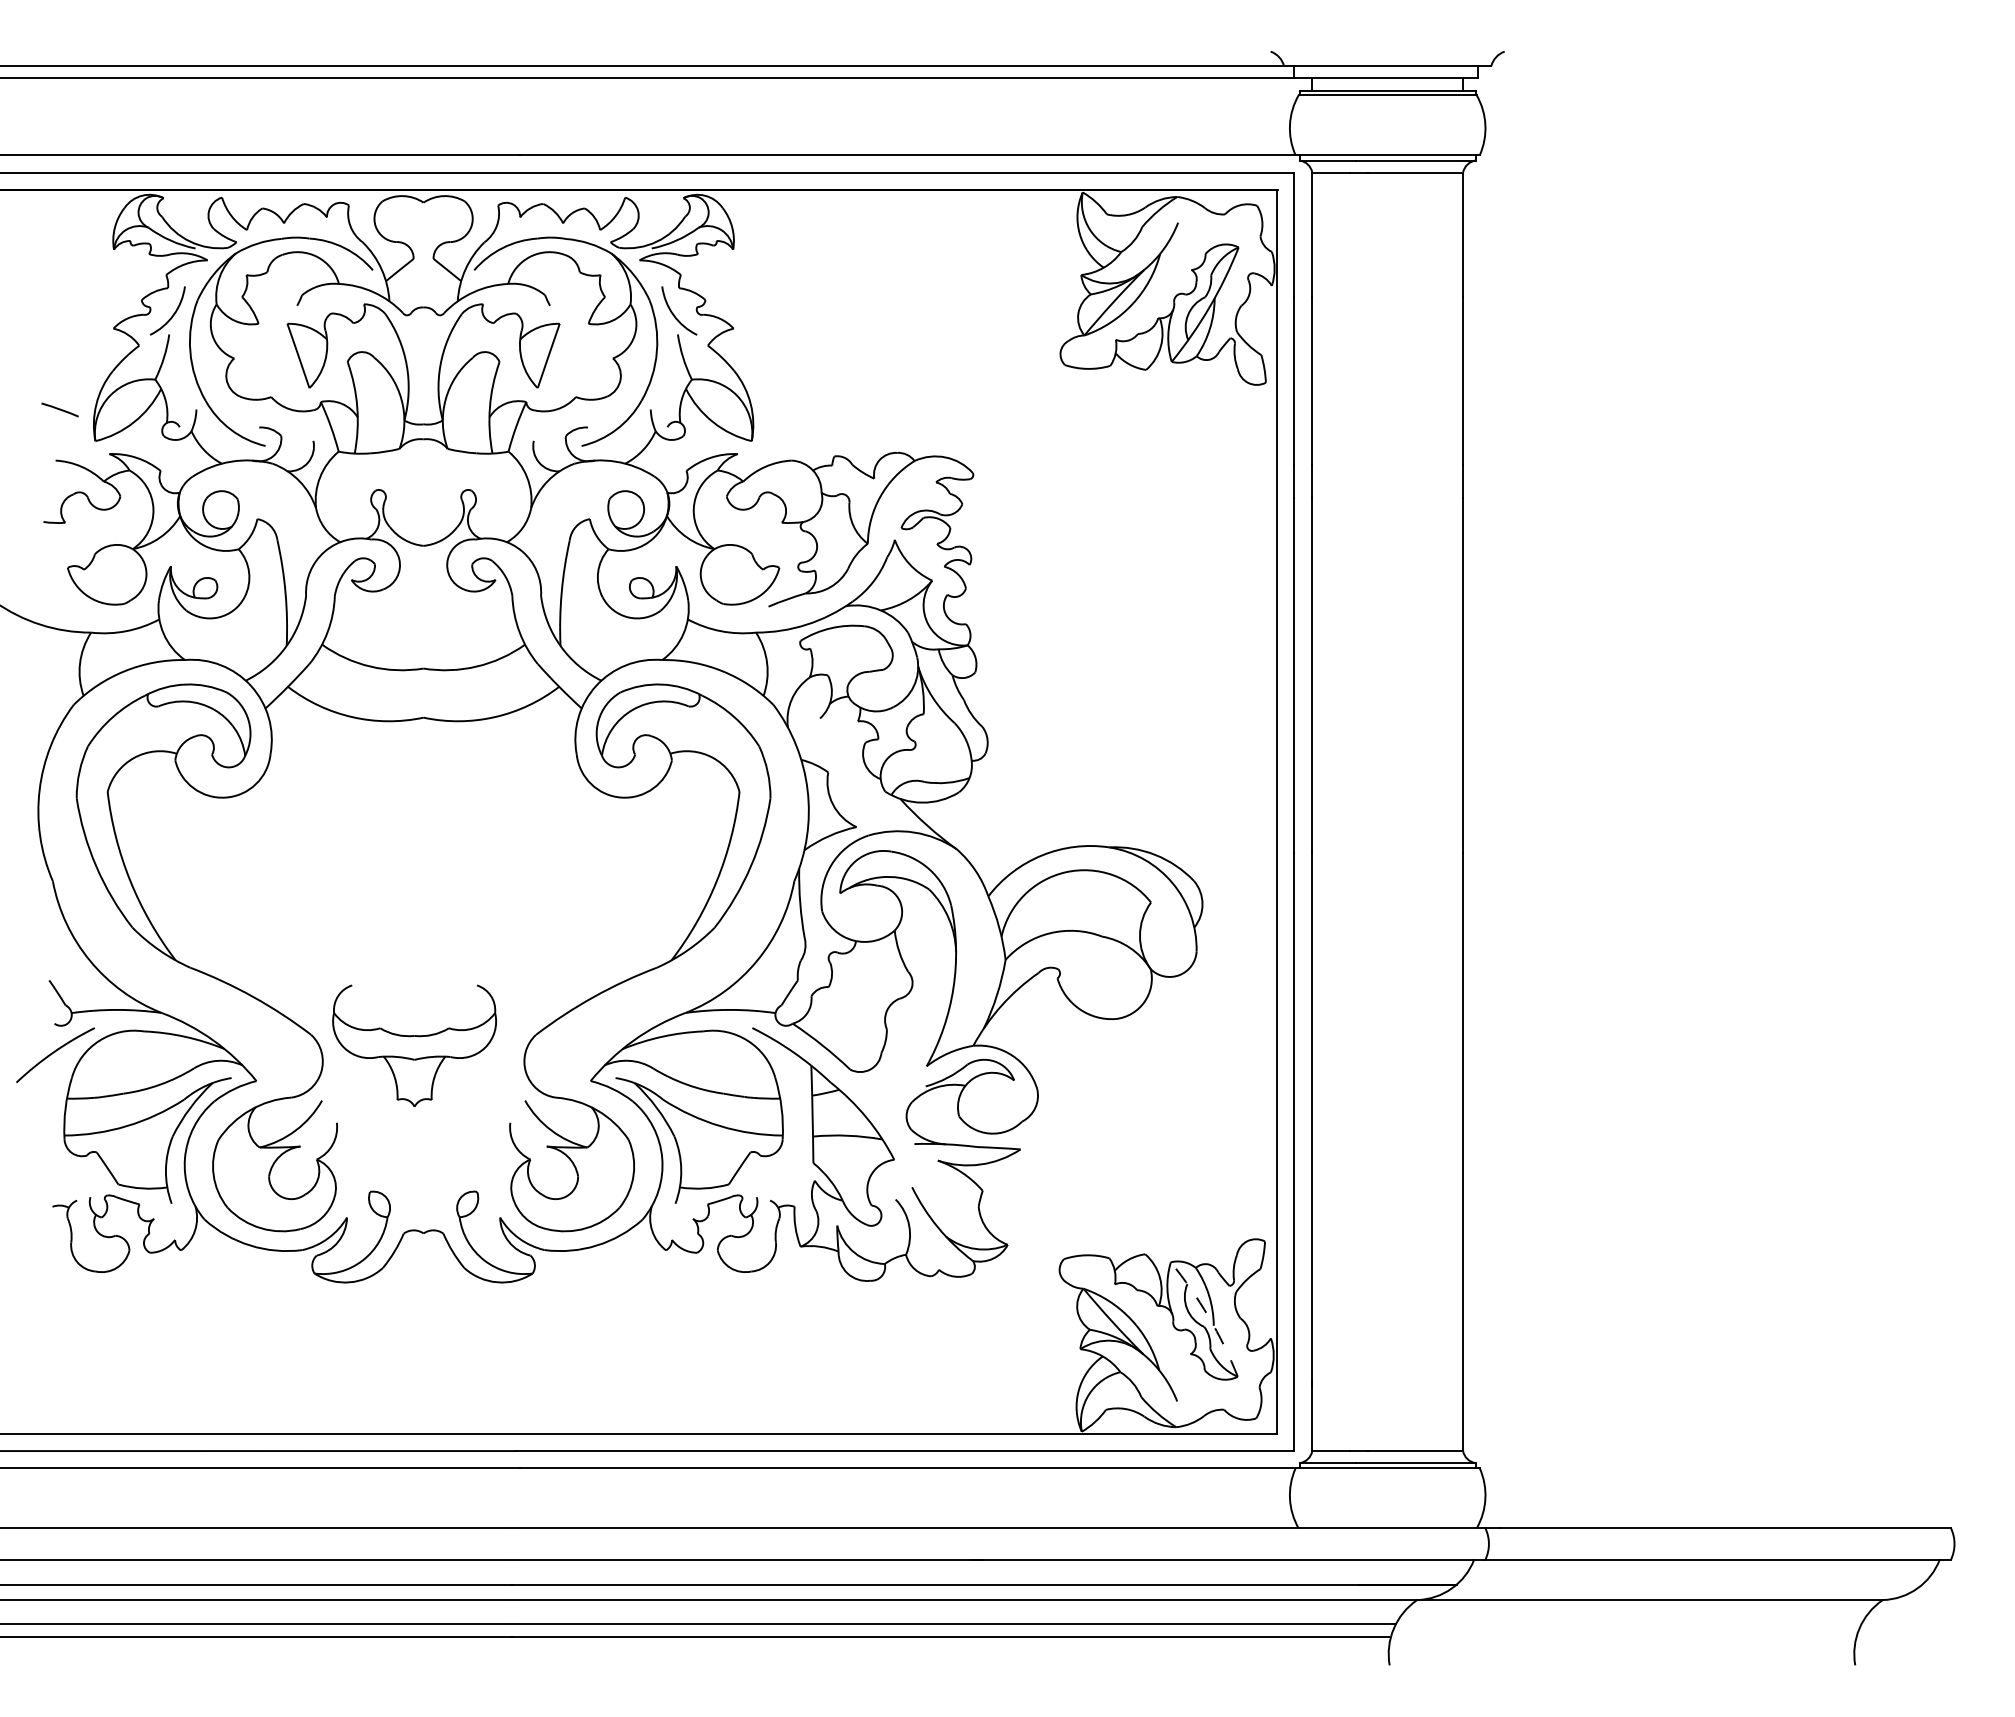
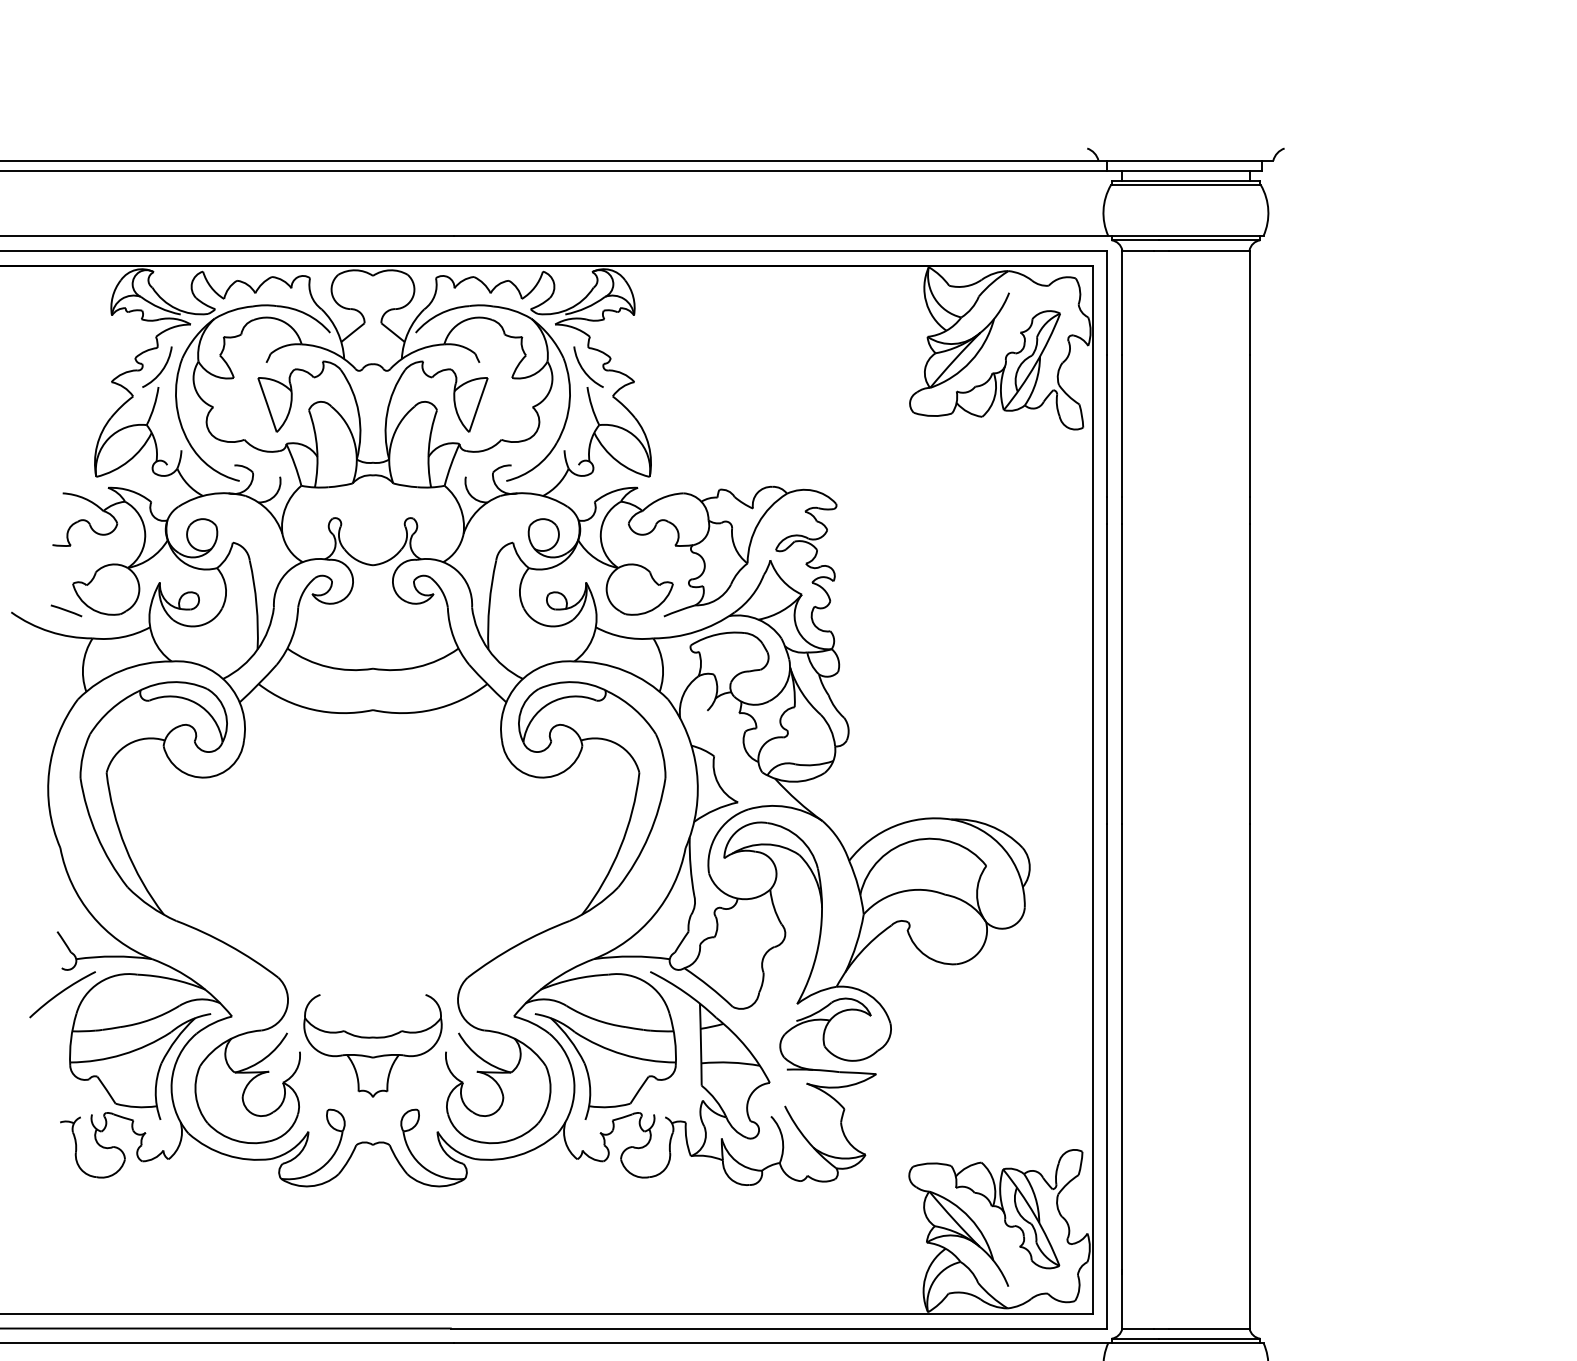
line: (59, 409) -> (65, 610), moved
part: (414, 1045) -> (372, 1045), moved
arc: (1208, 1316) -> (1034, 1215), dashed -> solid

